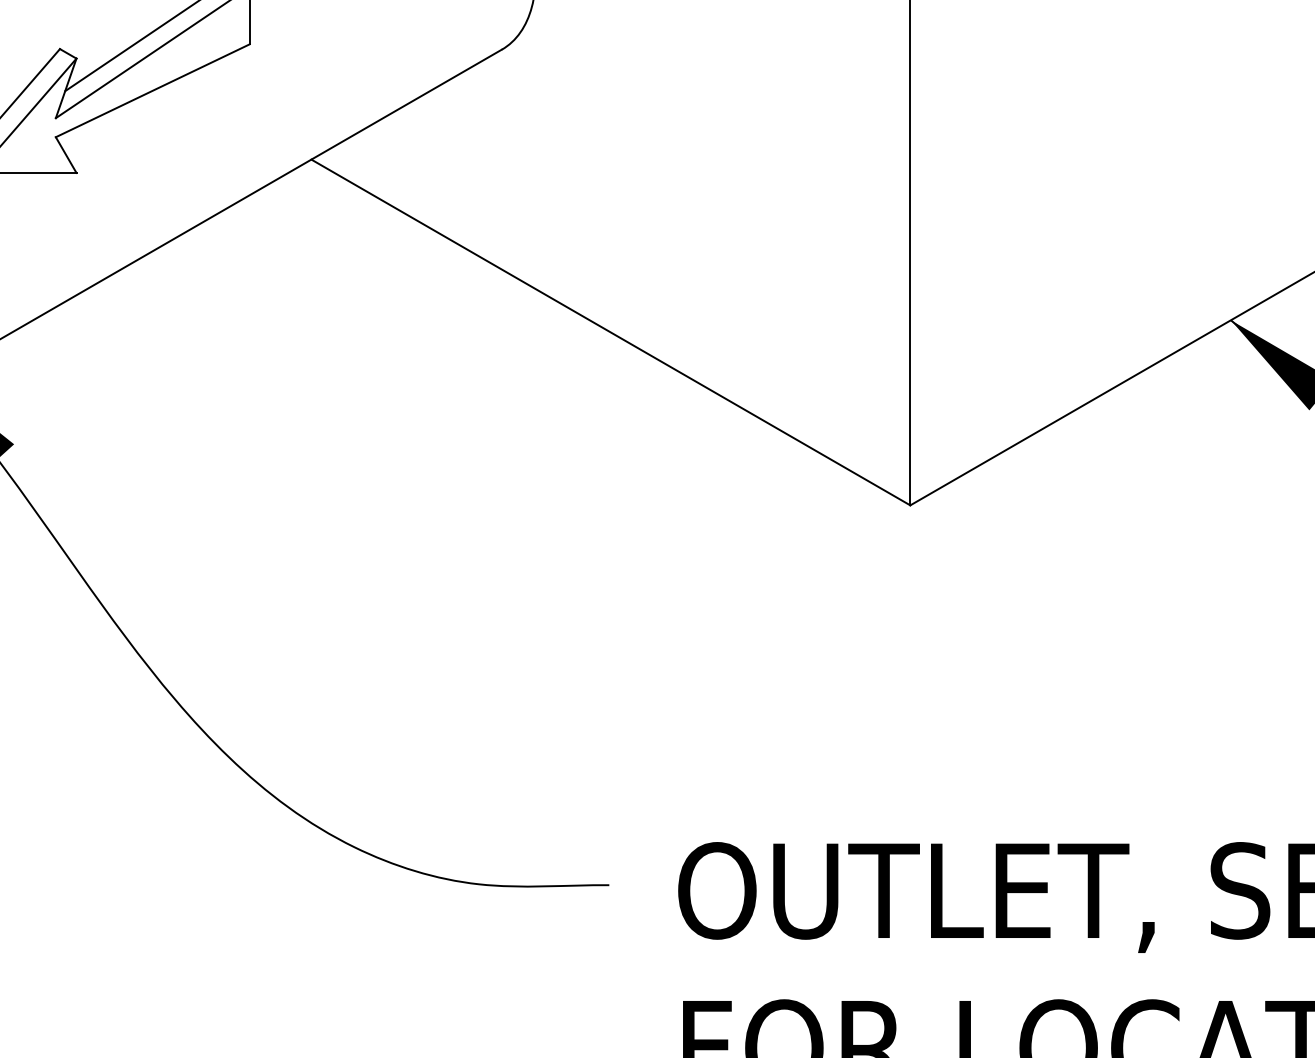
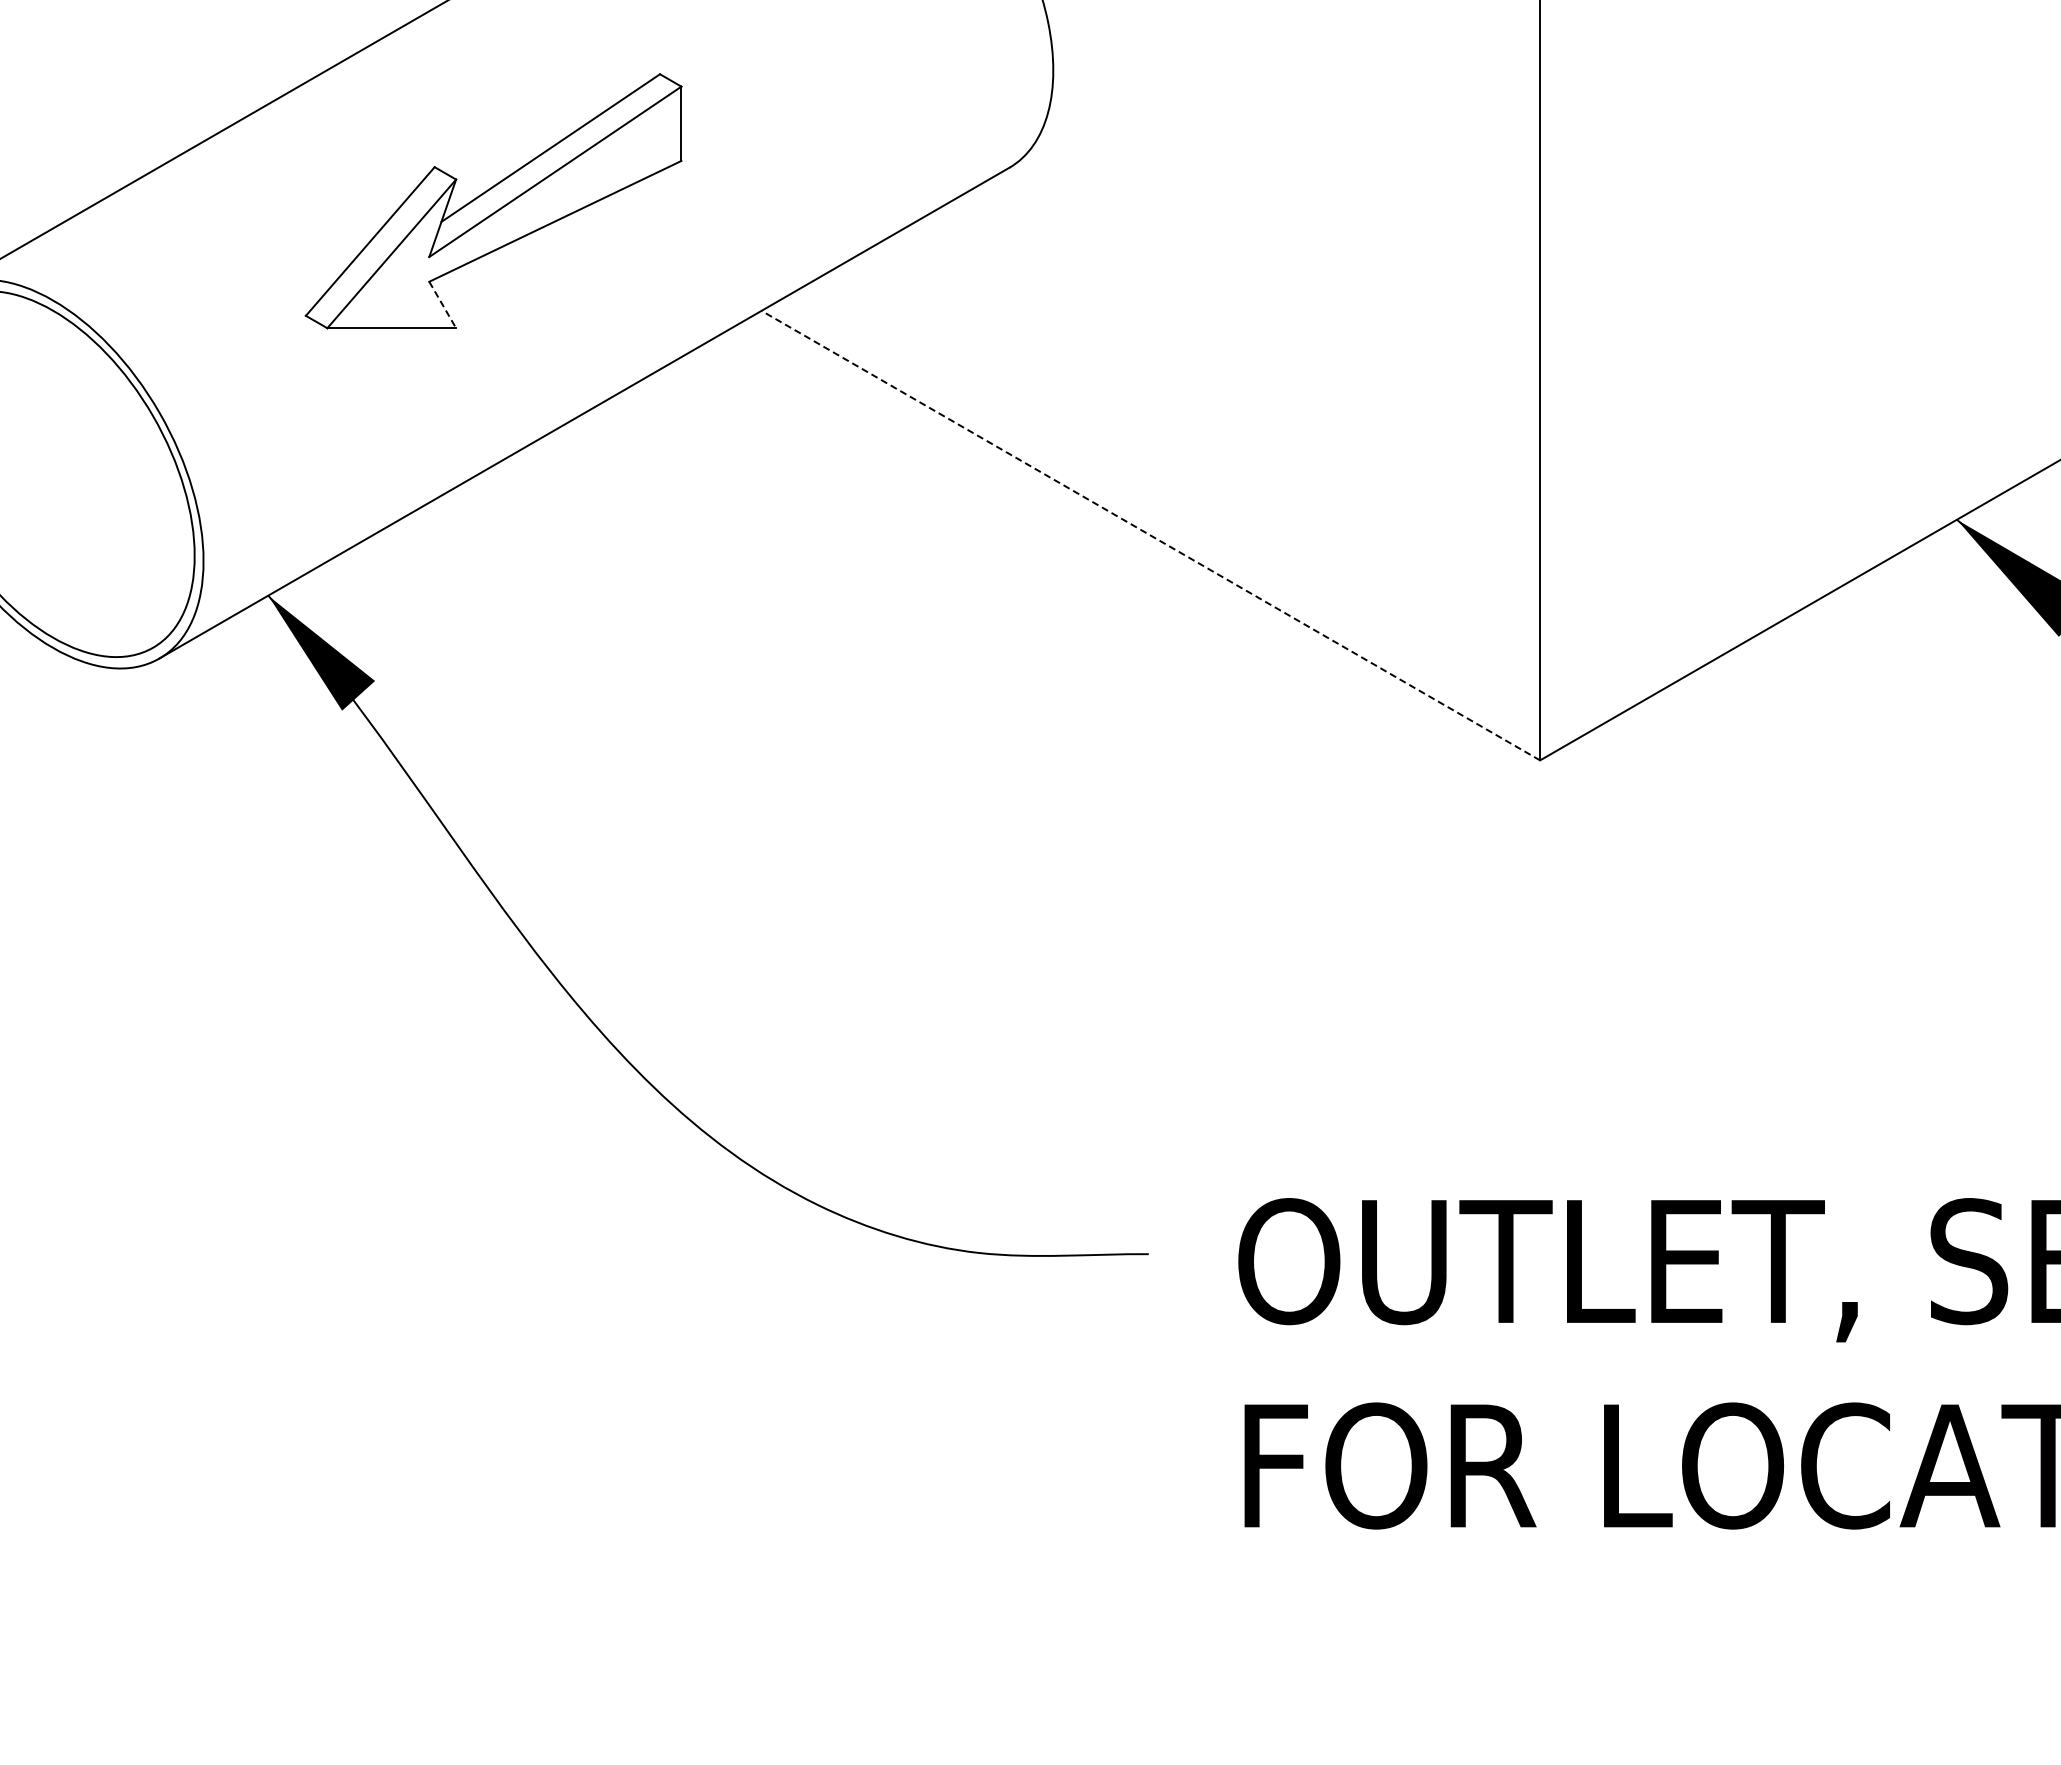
line: (66, 155) -> (442, 305), solid -> dashed
line: (610, 332) -> (1150, 535), solid -> dashed

